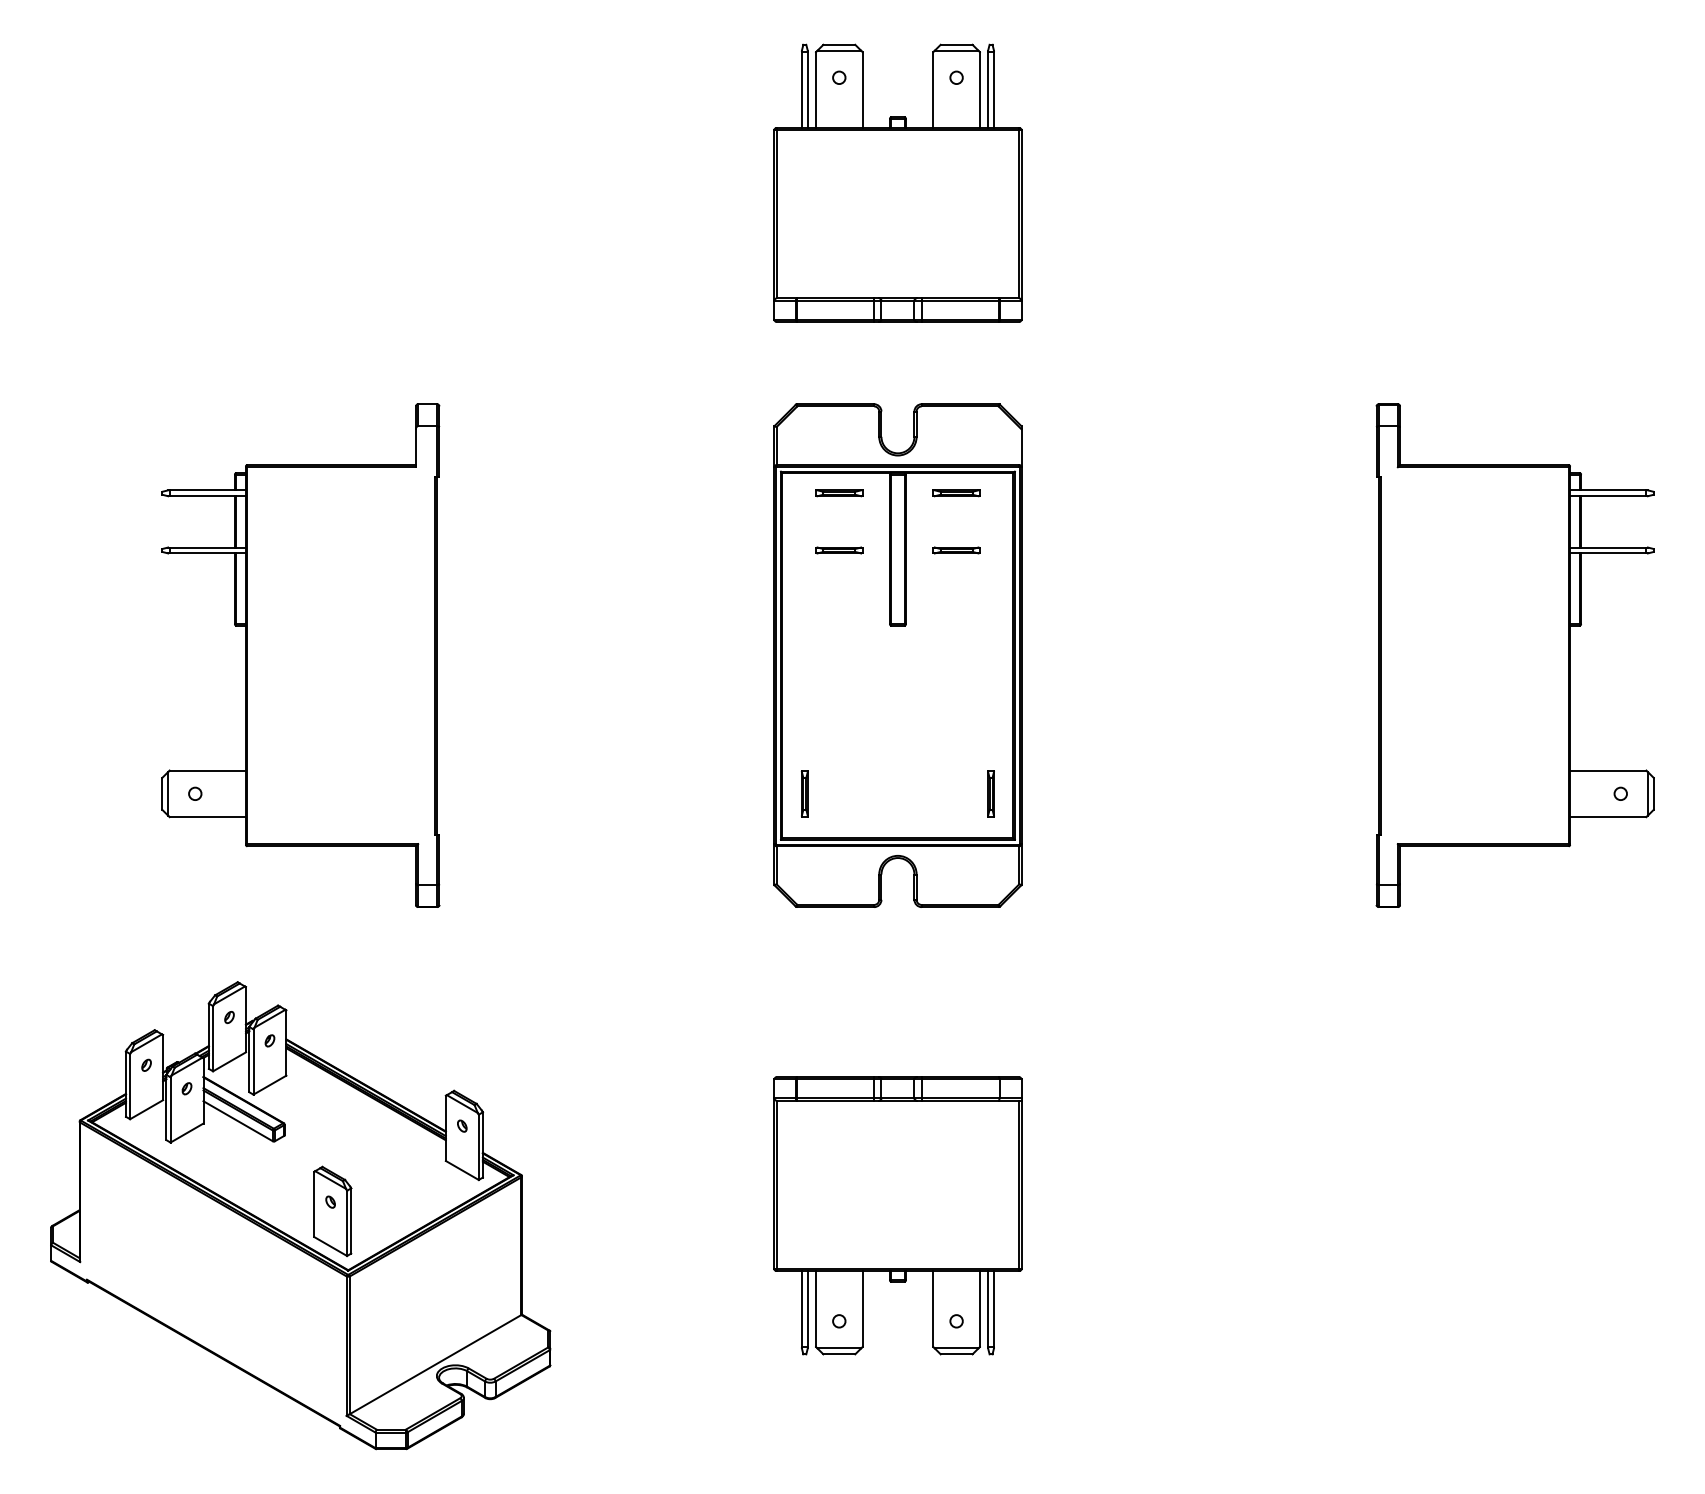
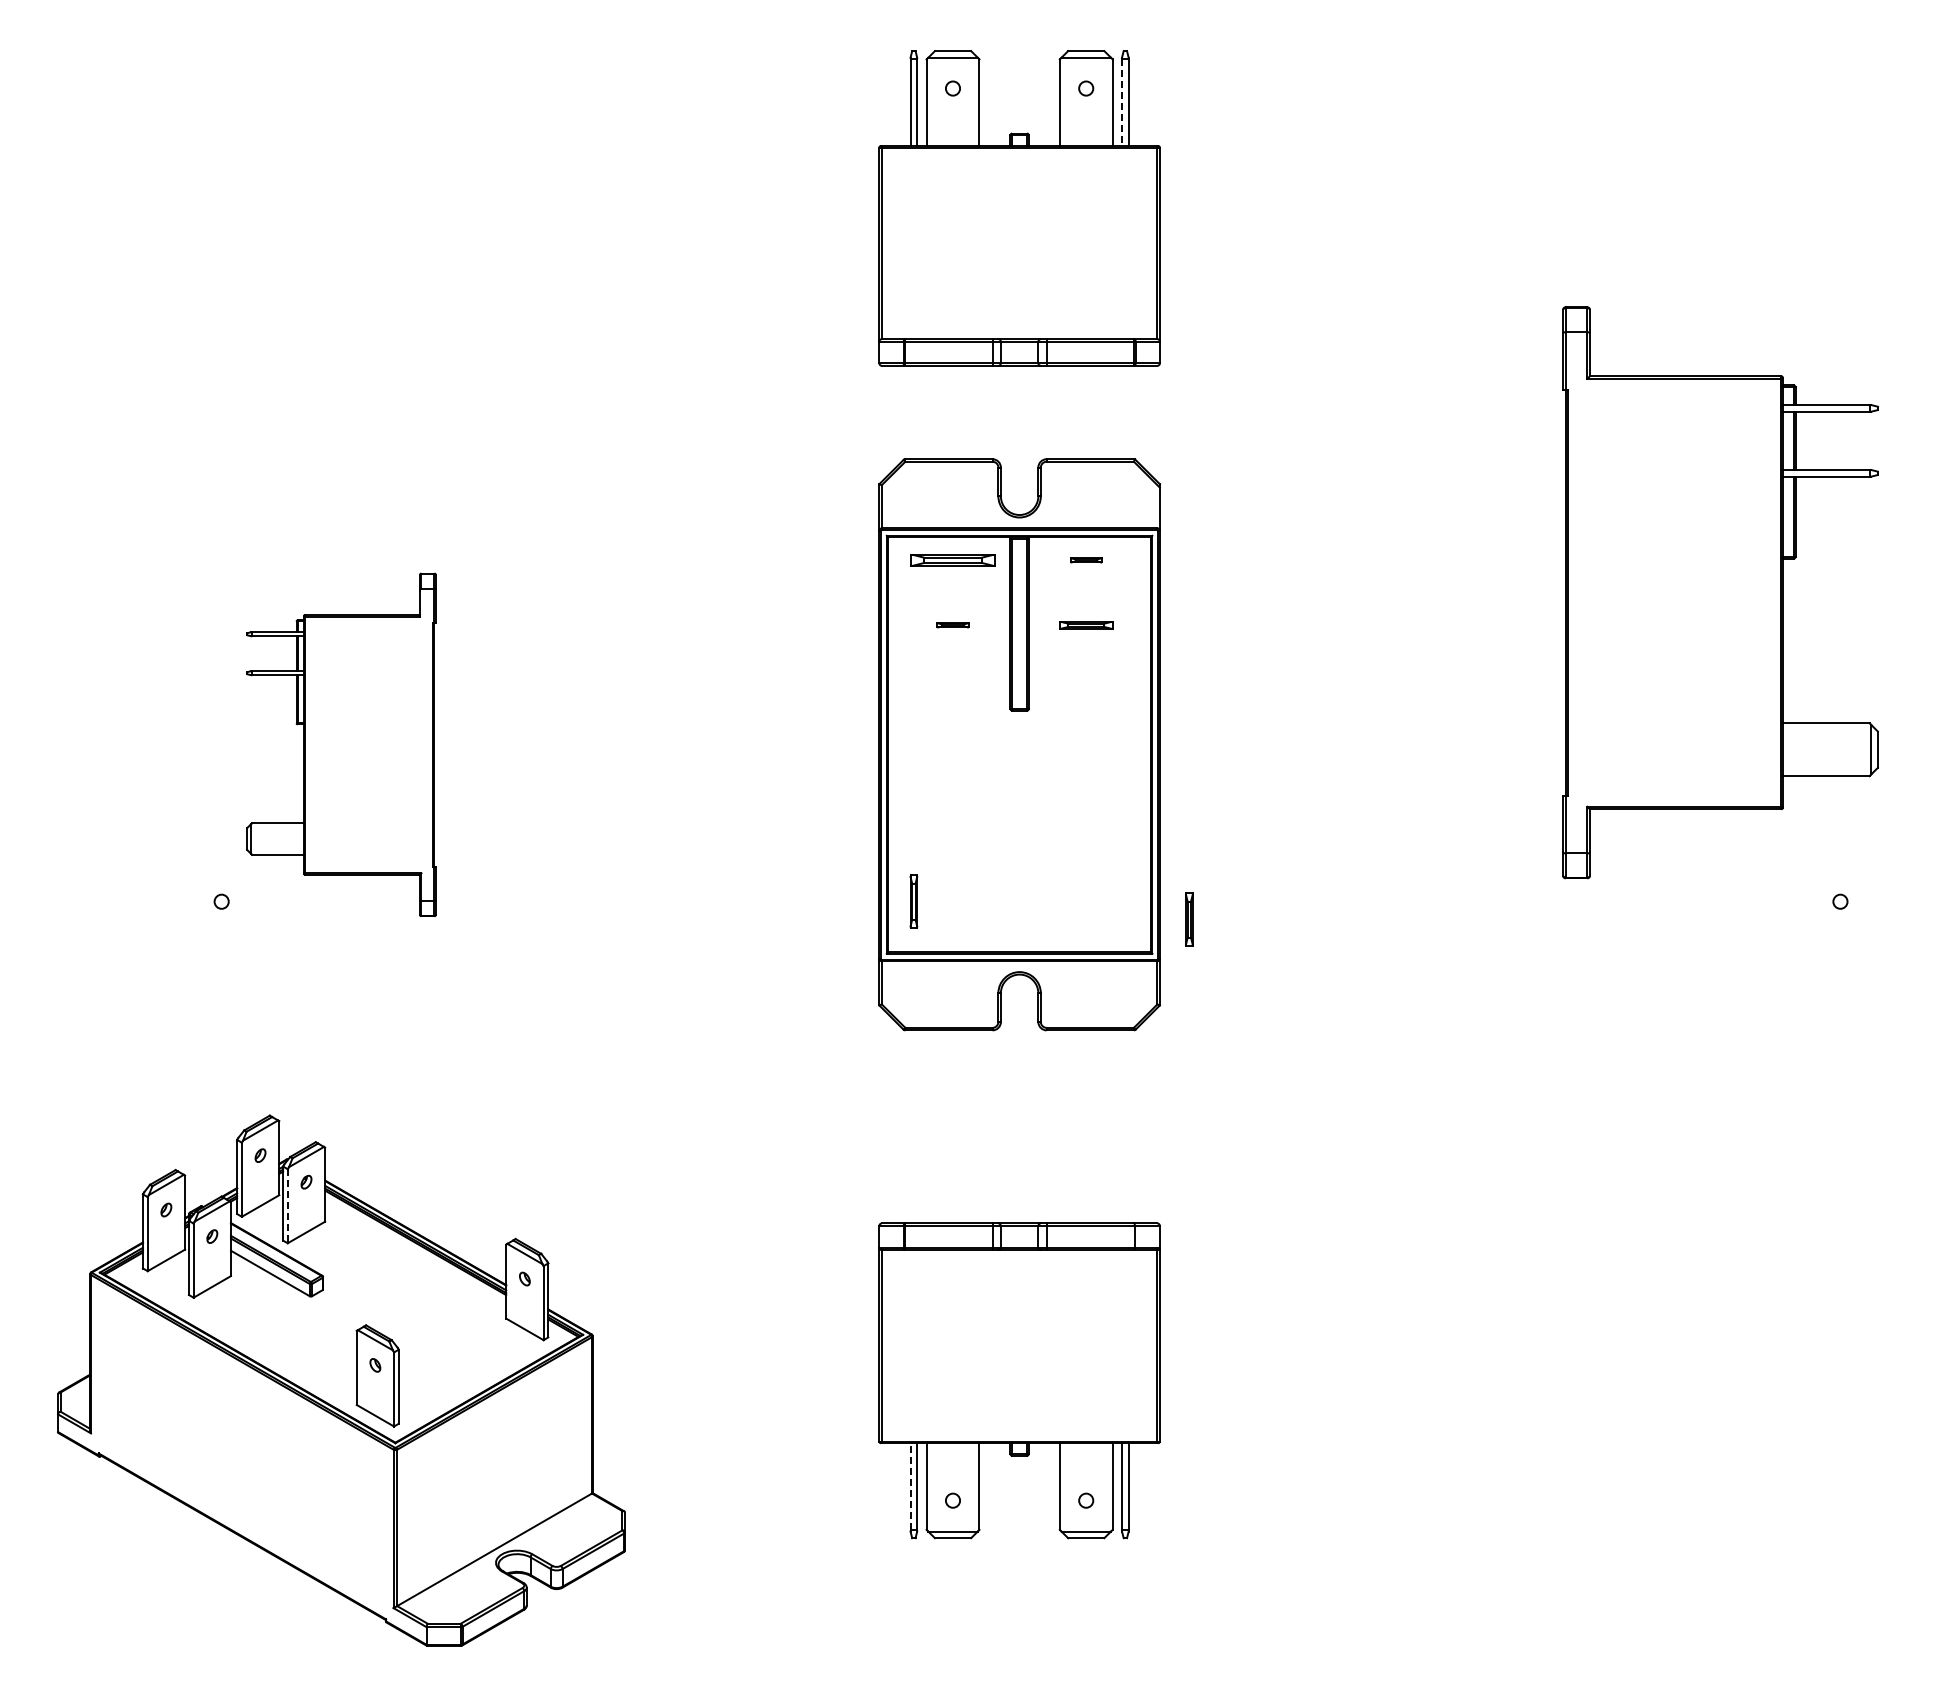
line: (988, 90) -> (1122, 103), solid -> dashed
part: (838, 493) -> (952, 560), size x1.6
part: (956, 493) -> (1086, 560), size x0.6
part: (838, 550) -> (952, 625), size x0.6
part: (300, 655) -> (341, 744), size x0.6
part: (1515, 655) -> (1720, 592), moved
part: (991, 793) -> (1189, 919), moved
line: (253, 1062) -> (287, 1206), solid -> dashed
line: (801, 1308) -> (910, 1486), solid -> dashed

